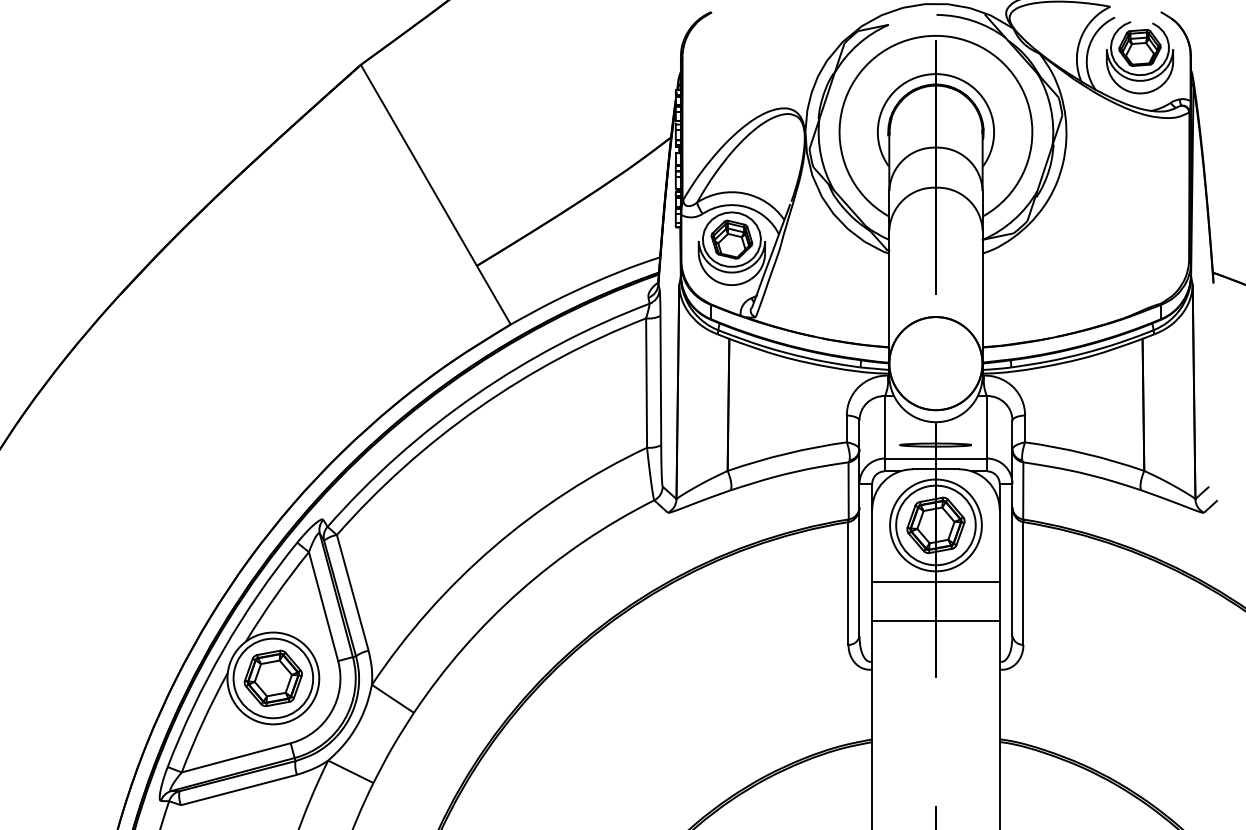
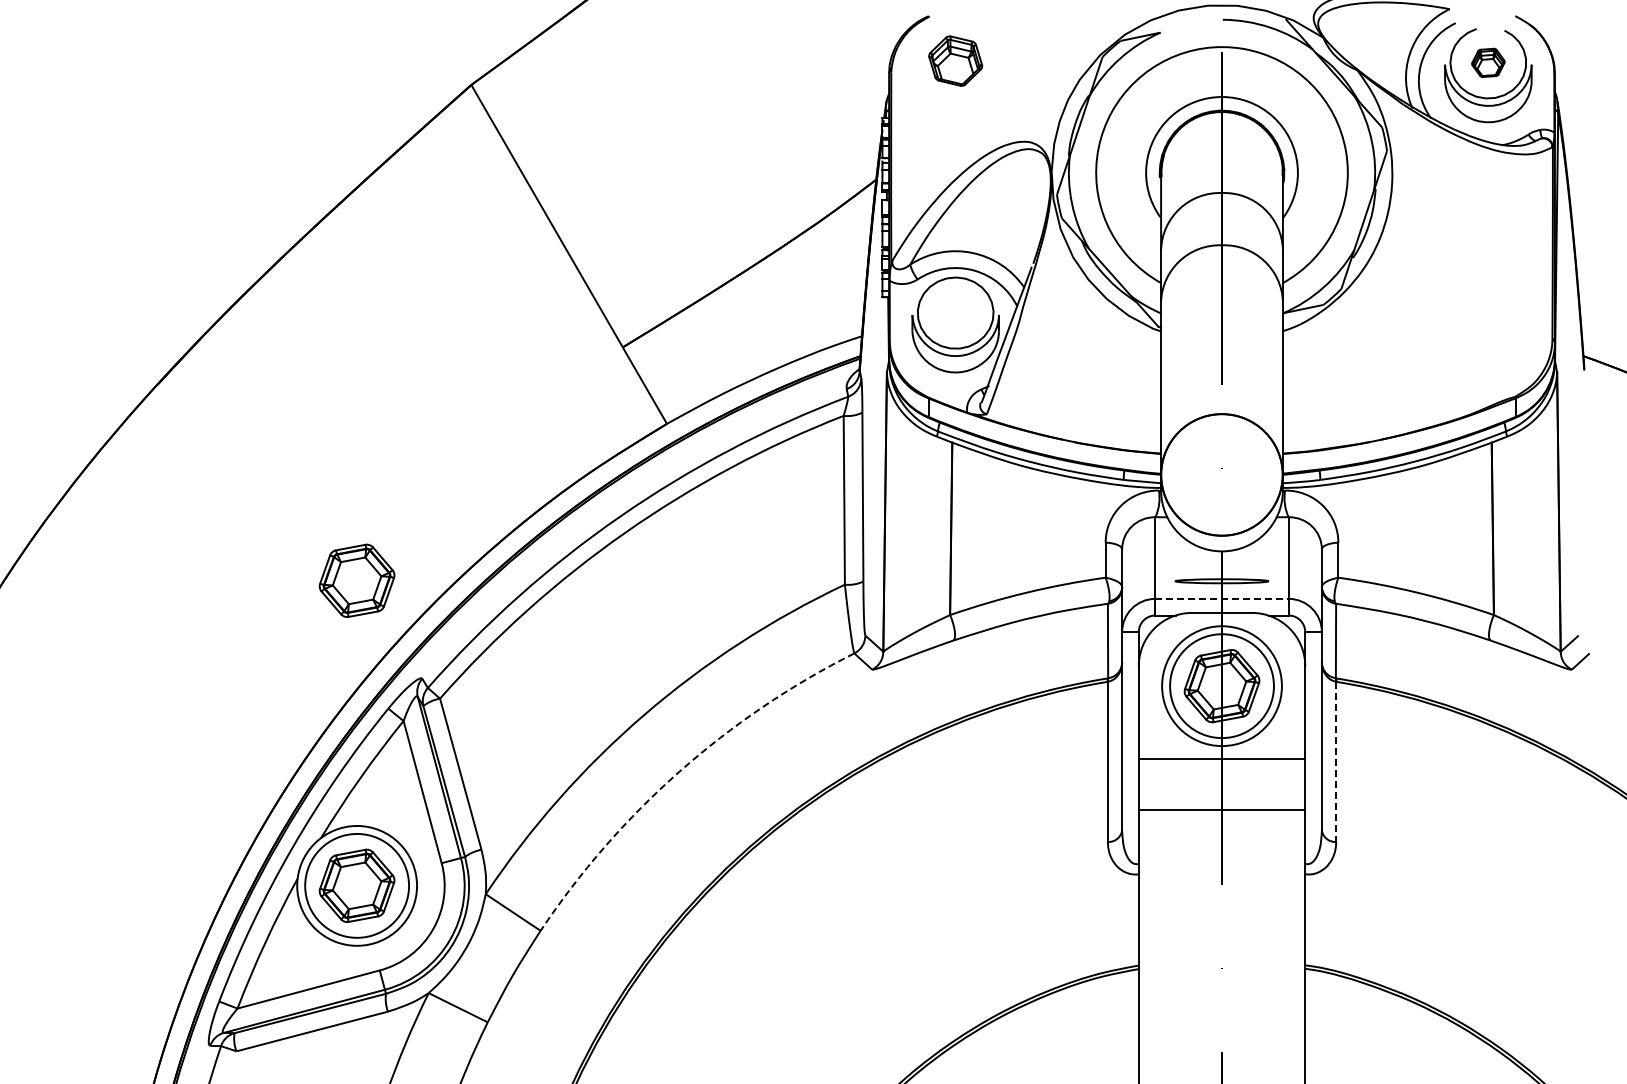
part: (1140, 47) -> (1488, 62), size x0.6
part: (731, 239) -> (955, 60), moved
part: (272, 444) -> (356, 580), added
line: (936, 458) -> (1222, 598), solid -> dashed
line: (1023, 583) -> (1336, 762), solid -> dashed
arc: (520, 590) -> (679, 771), solid -> dashed

